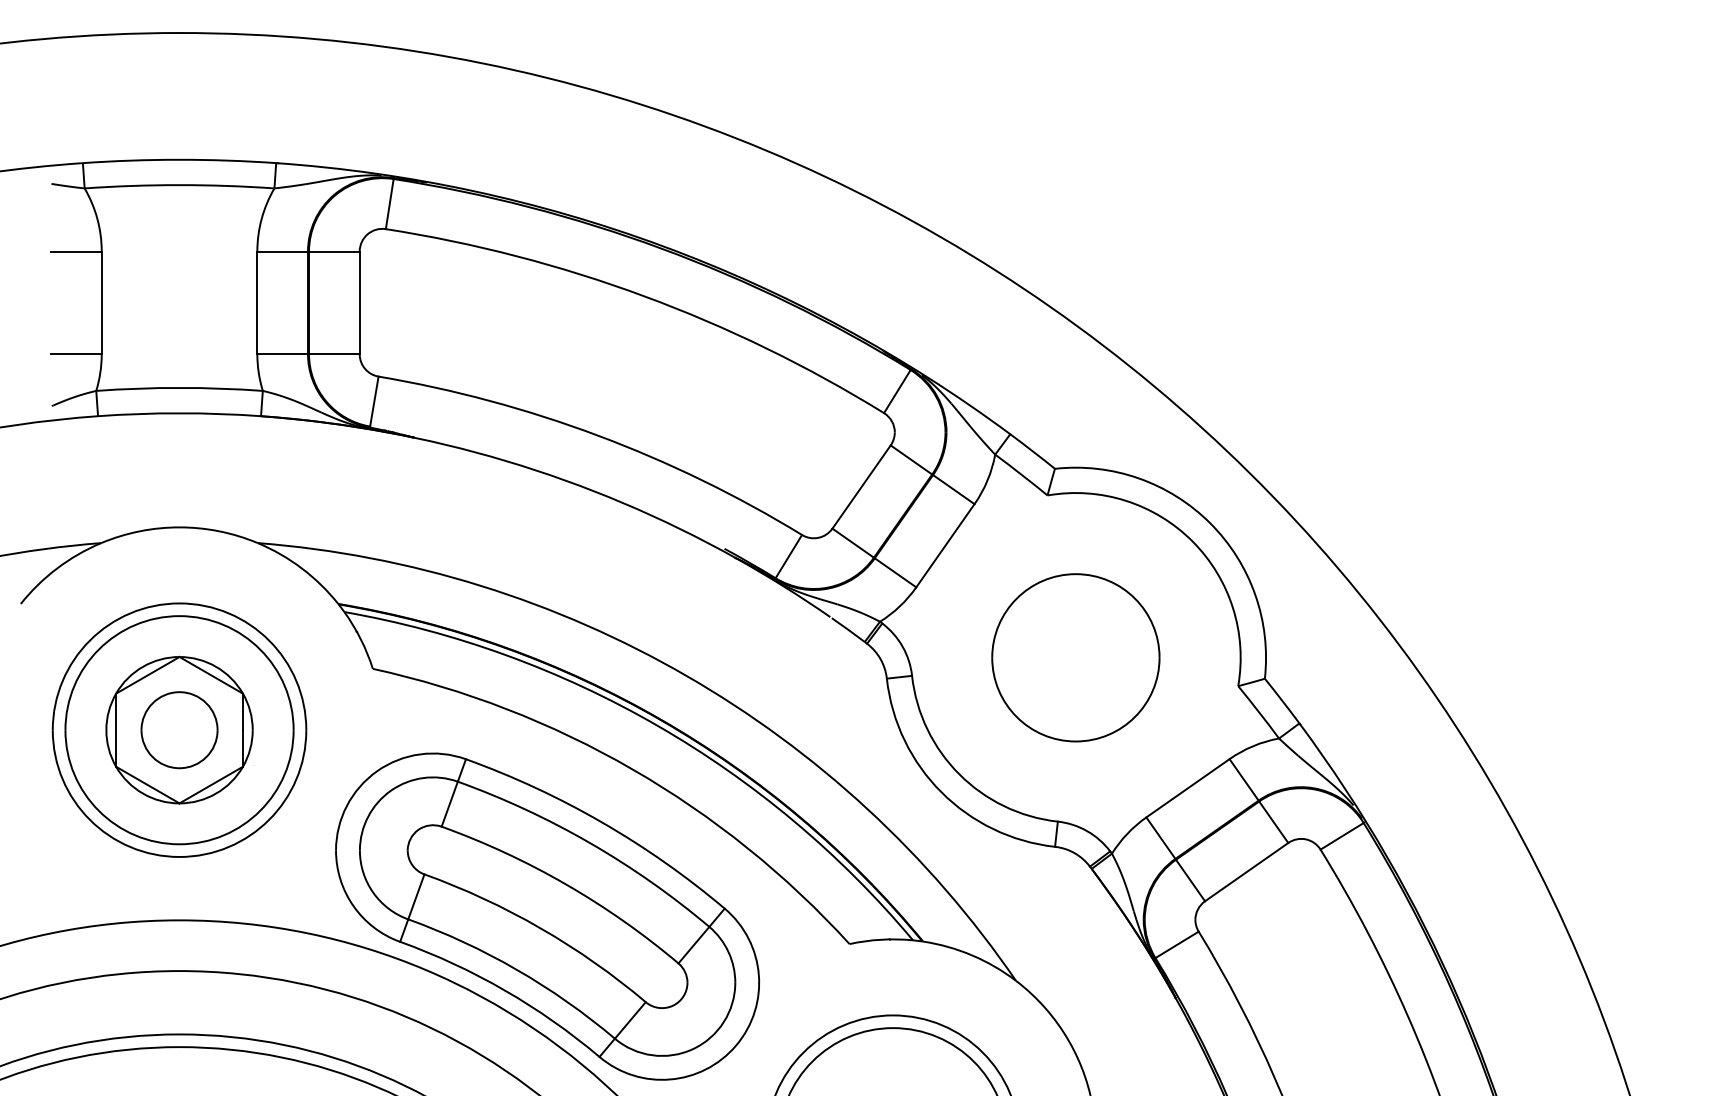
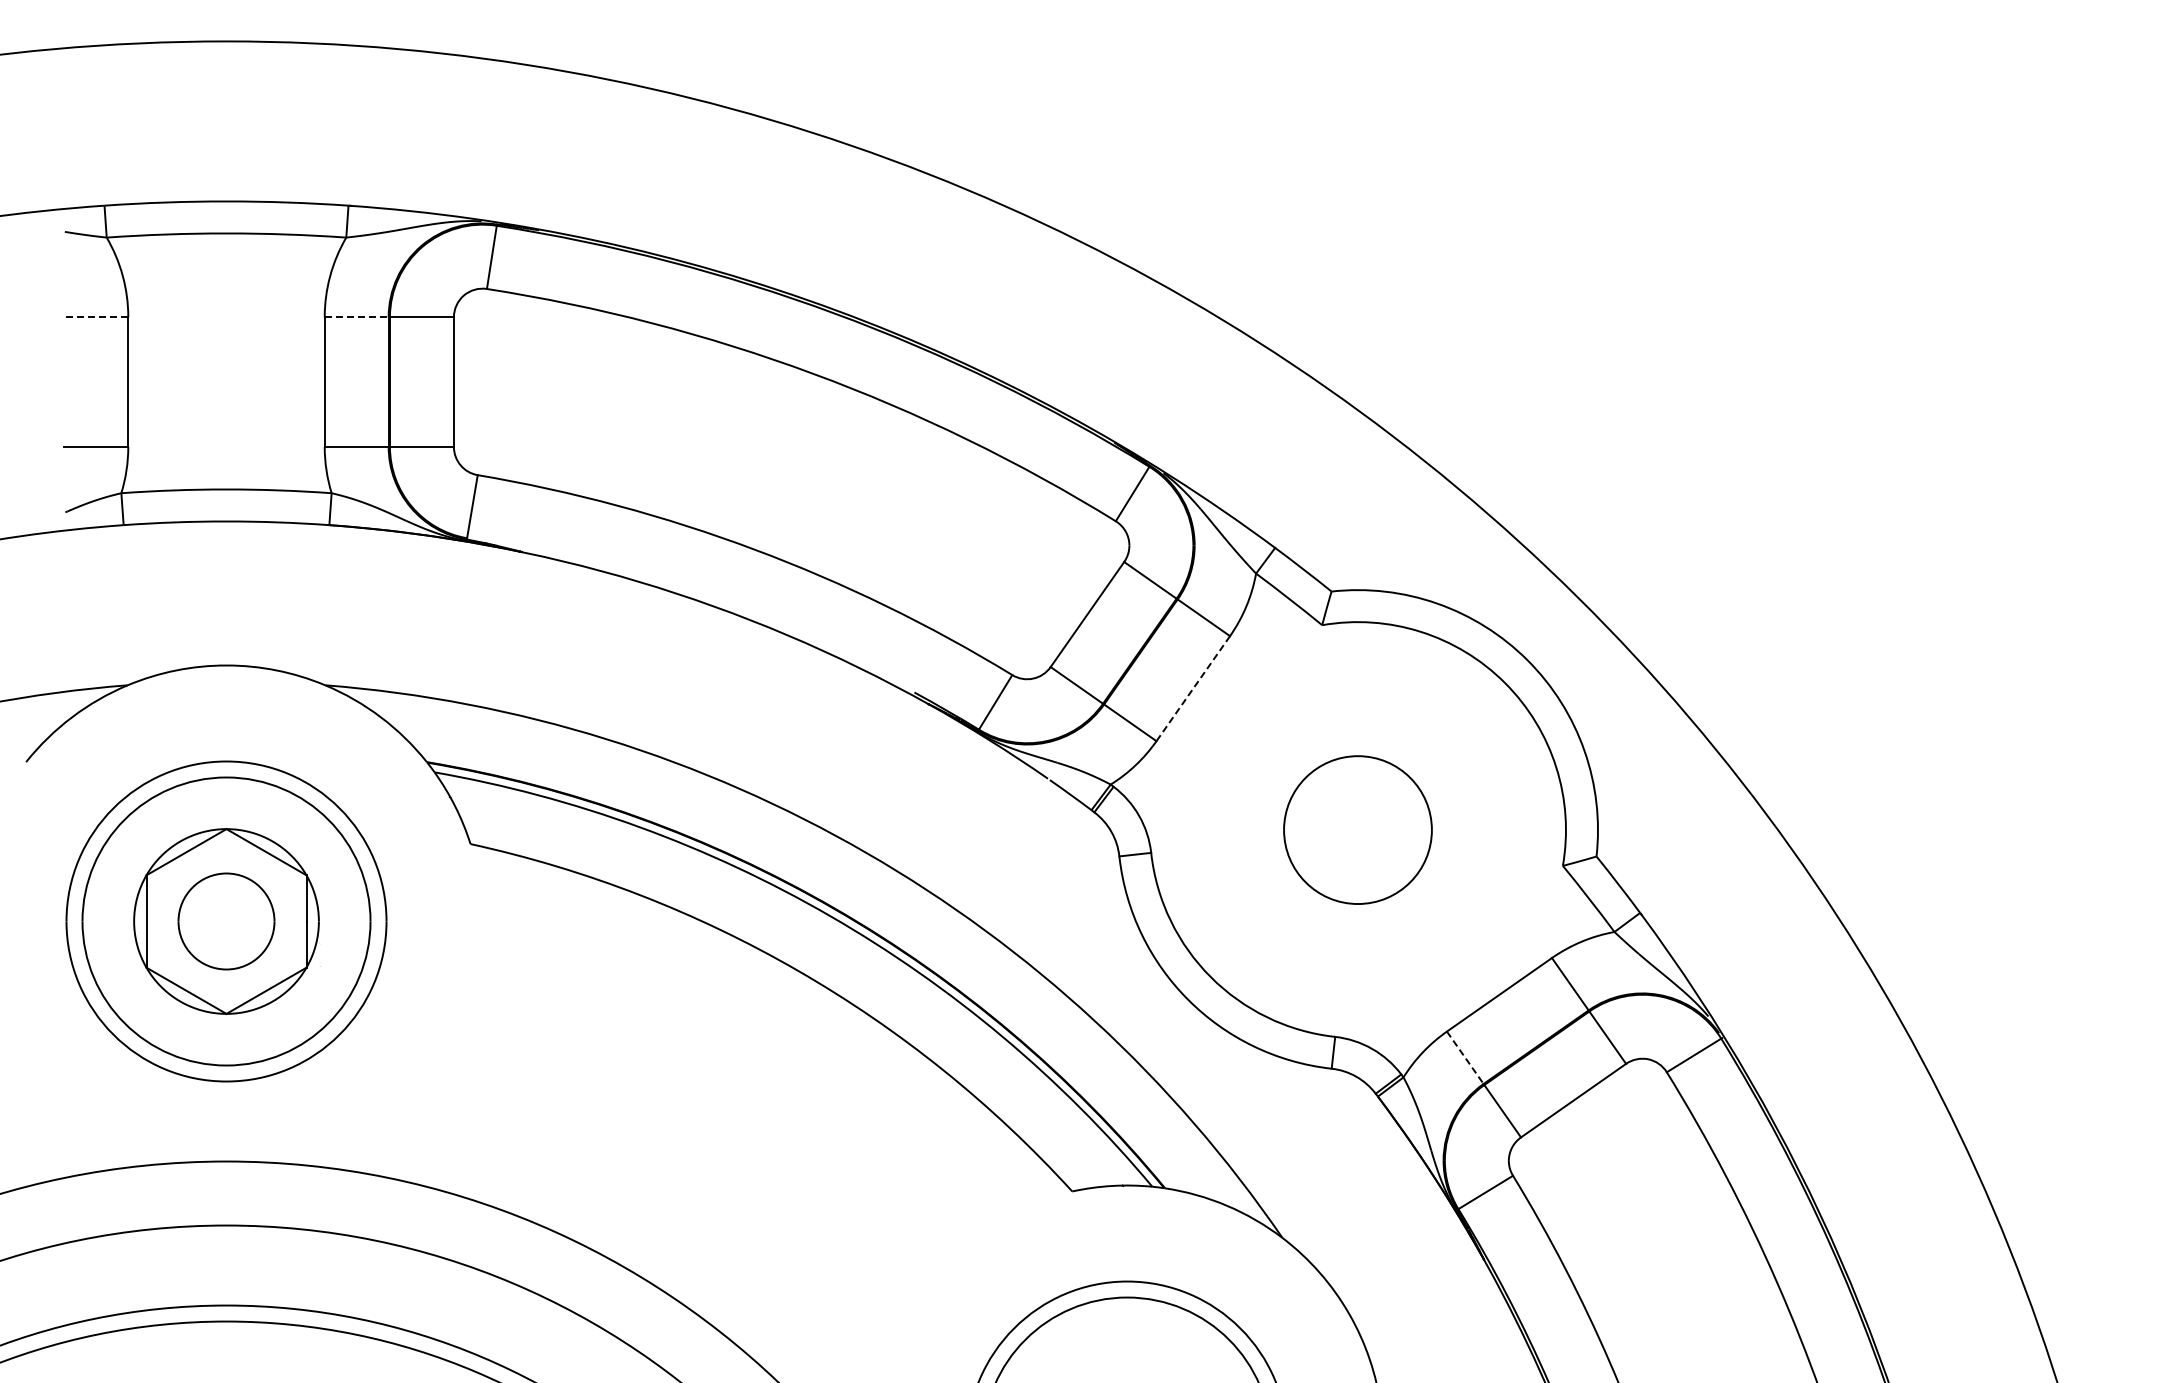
line: (76, 251) -> (96, 317), solid -> dashed
line: (282, 251) -> (356, 317), solid -> dashed
line: (945, 546) -> (1193, 689), solid -> dashed
part: (1075, 657) -> (1357, 829), size x0.7
line: (1161, 837) -> (1465, 1057), solid -> dashed
part: (547, 916) -> (691, 1156), removed

